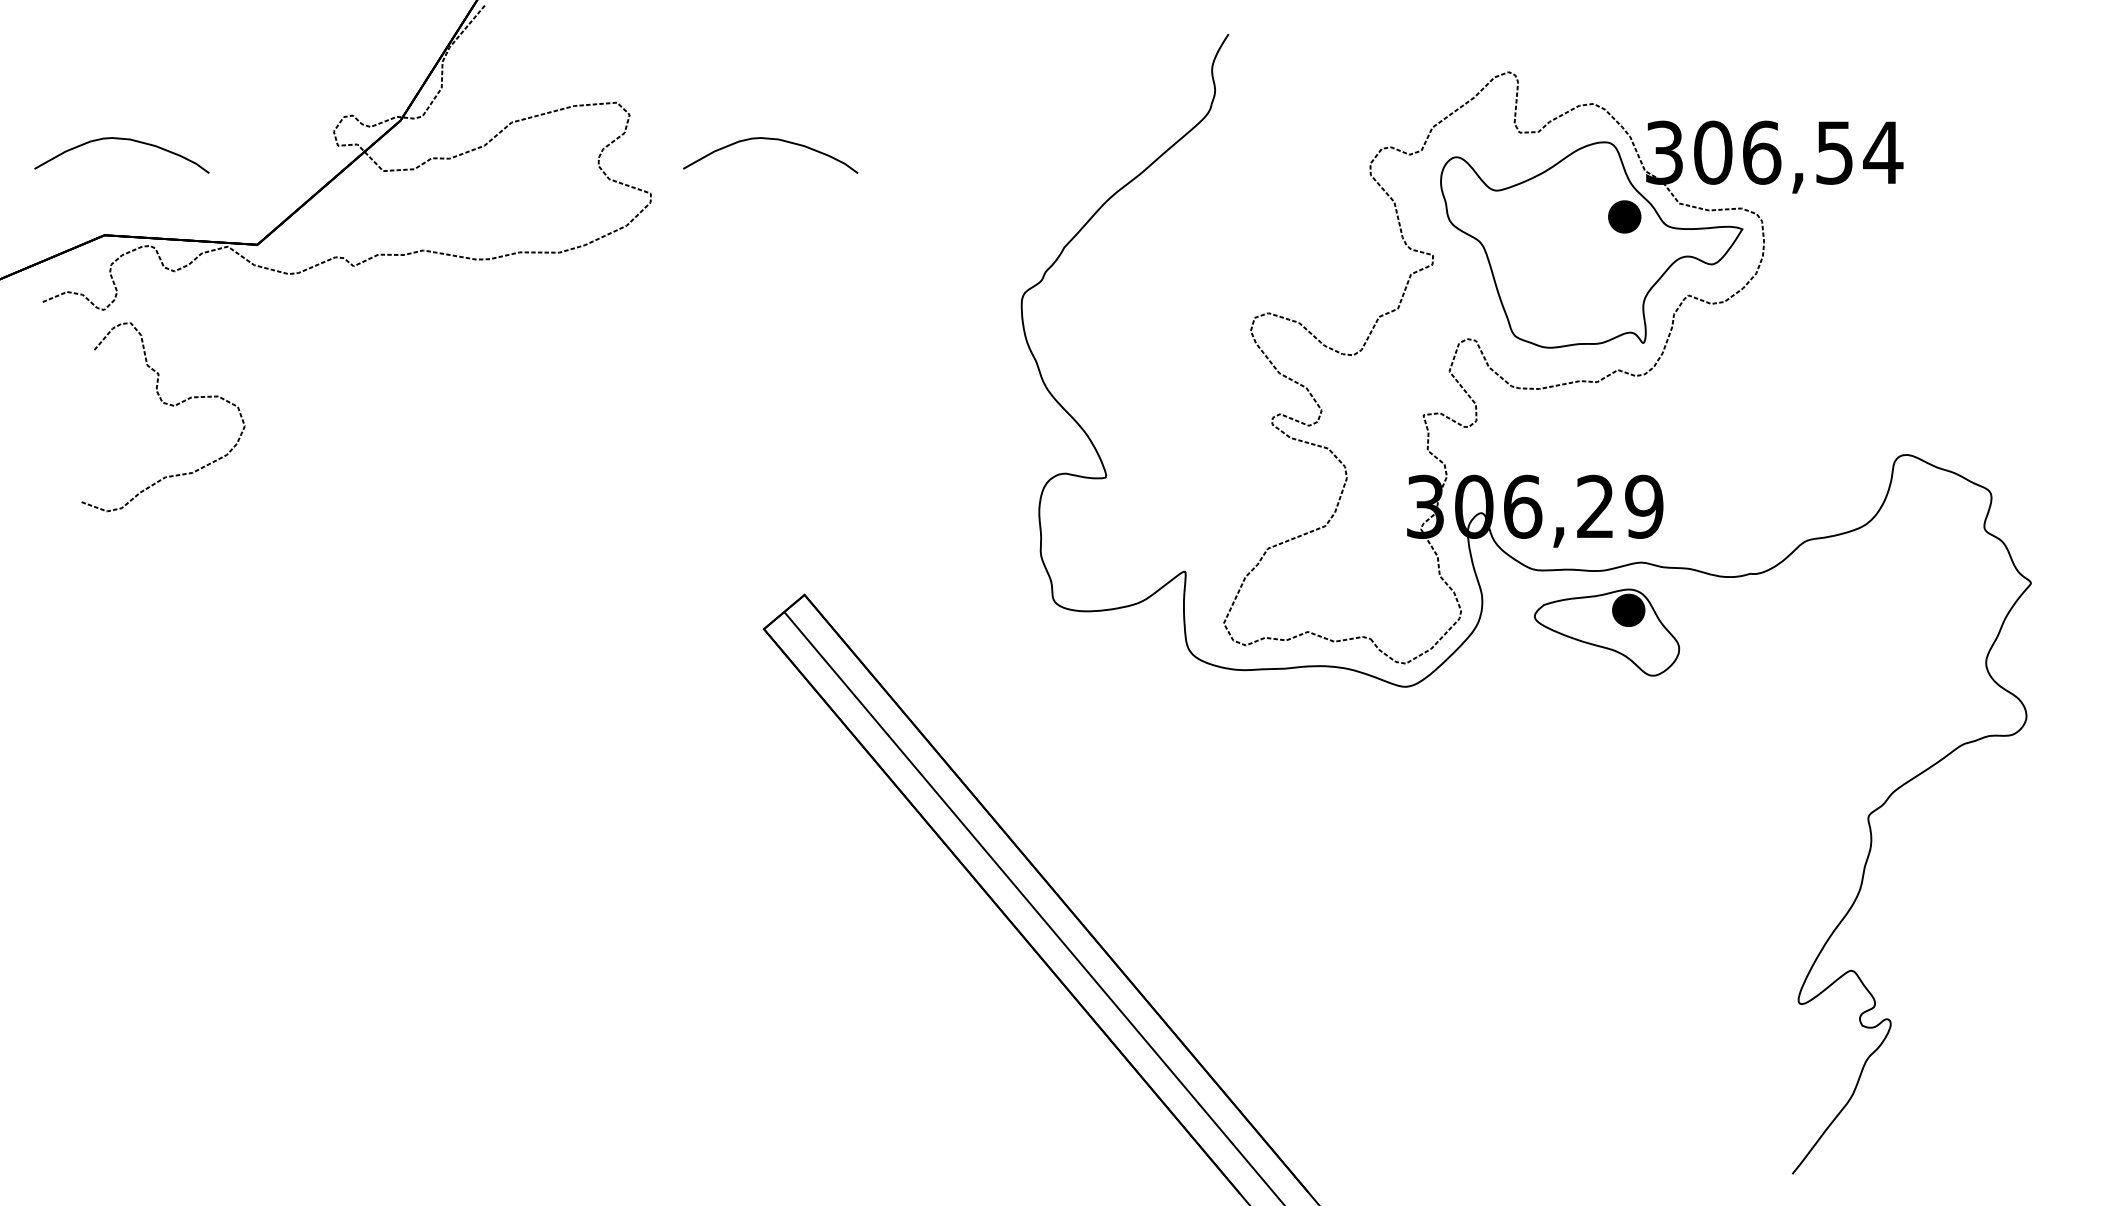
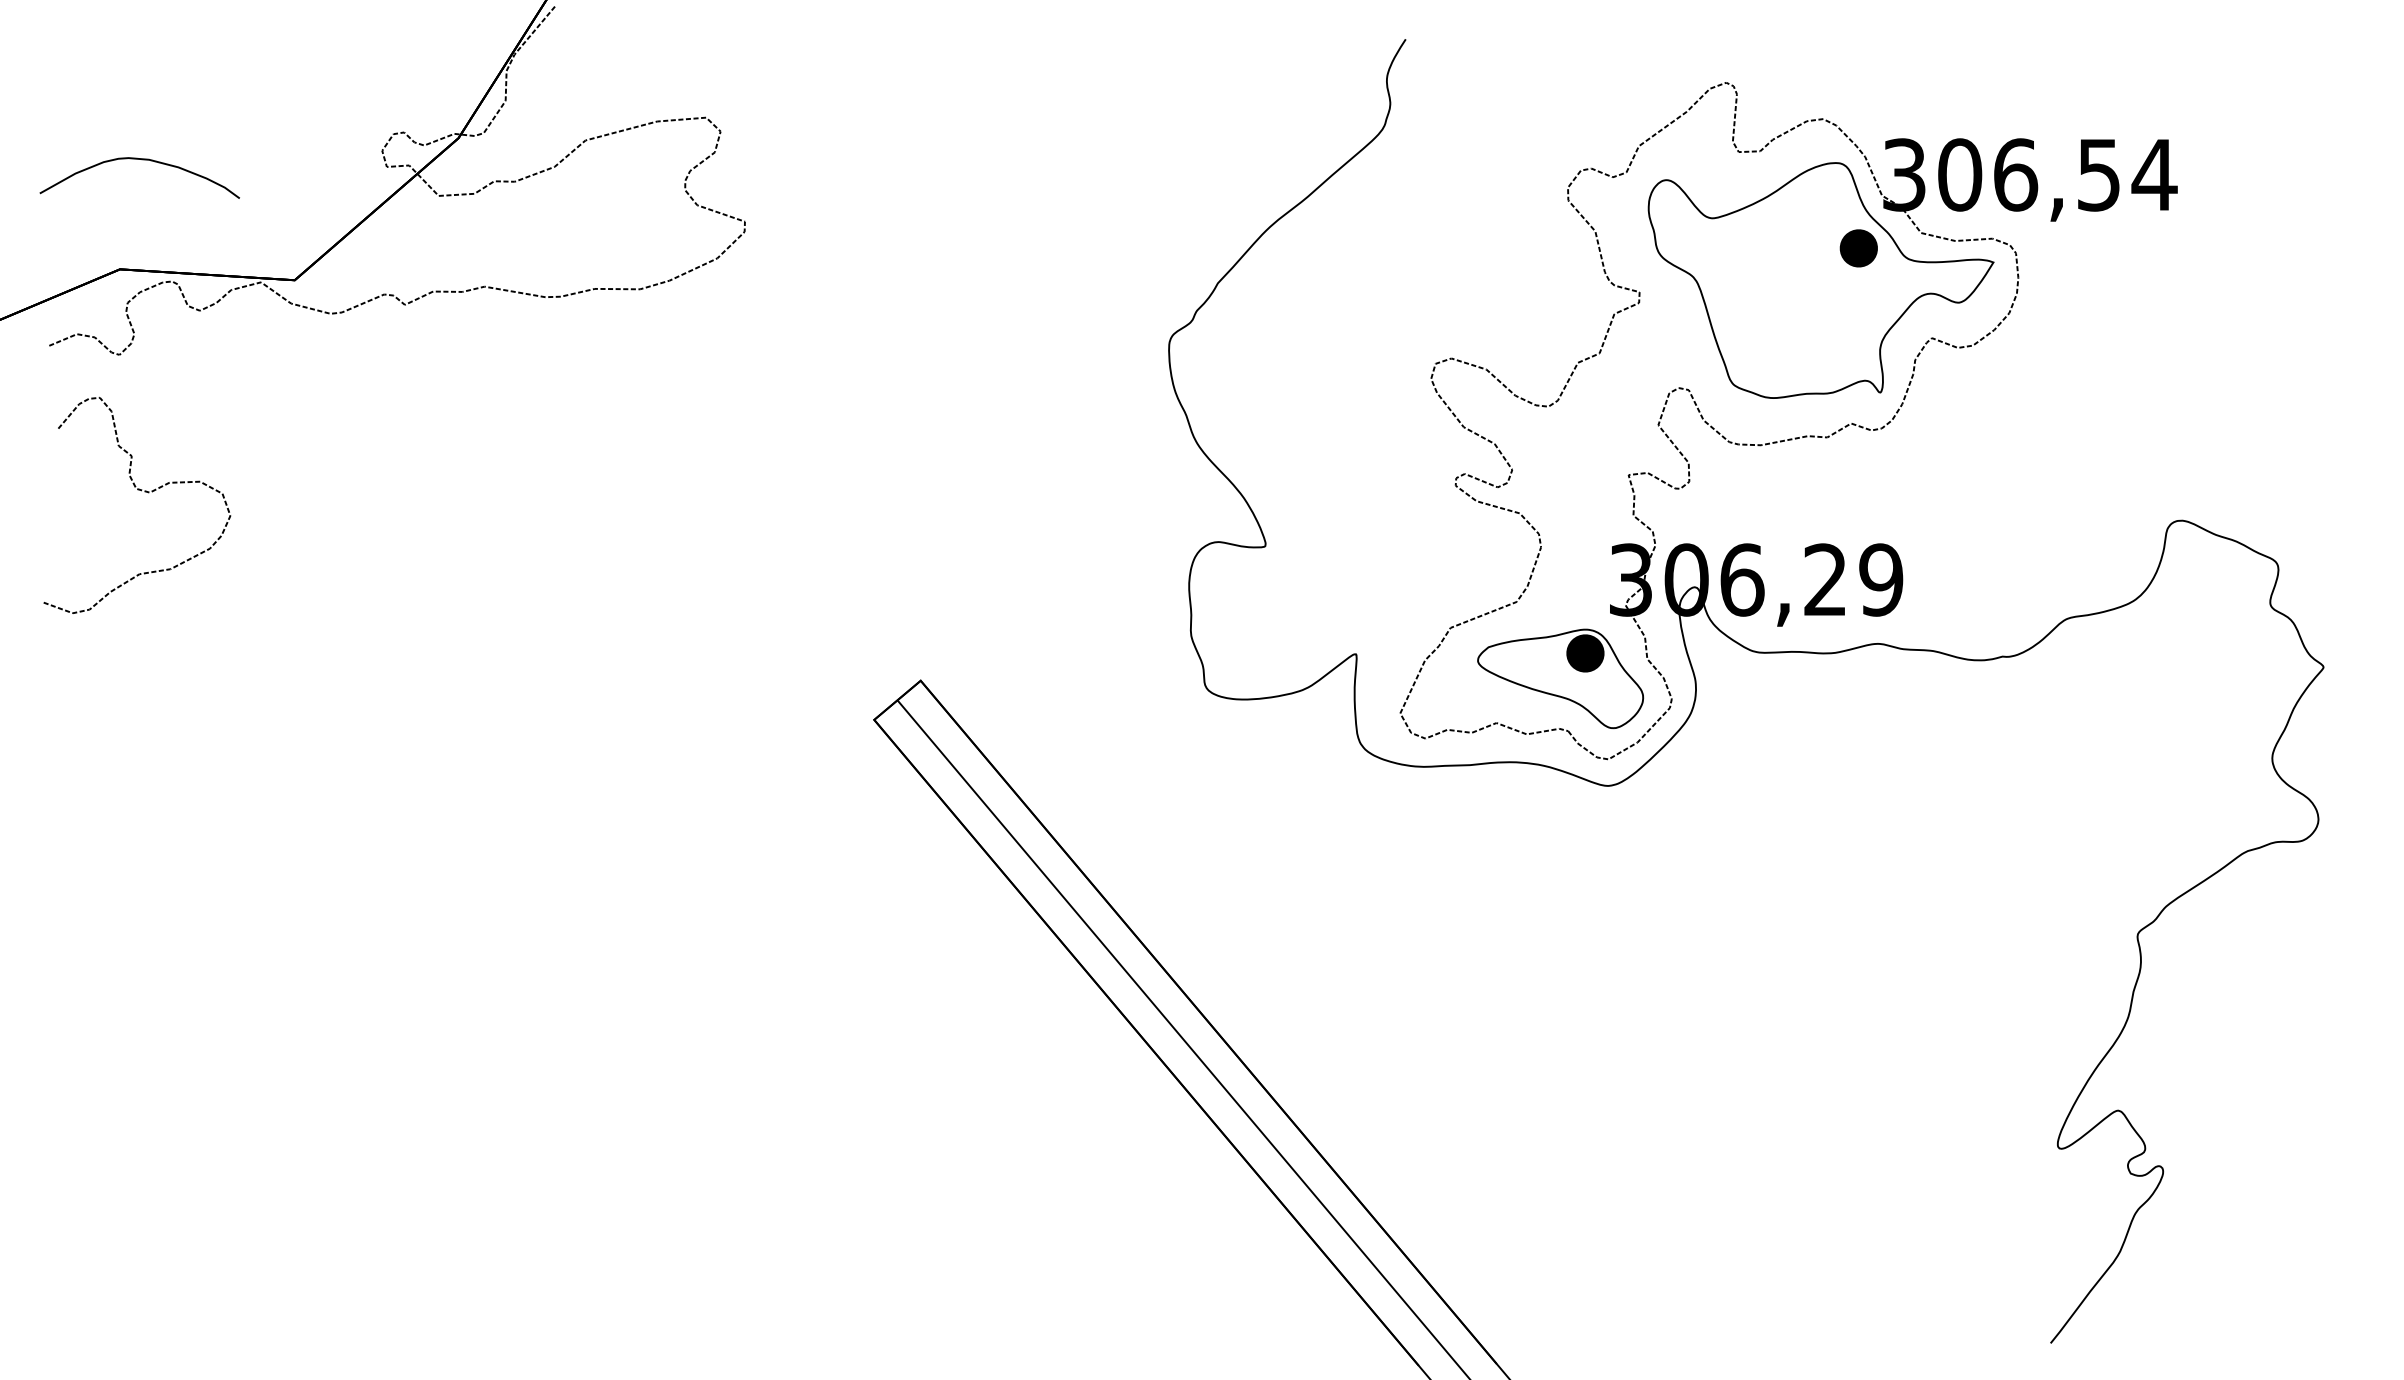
curve: (772, 140) -> (884, 160), removed
curve: (167, 404) -> (141, 491), moved
part: (1606, 632) -> (1560, 678), moved

